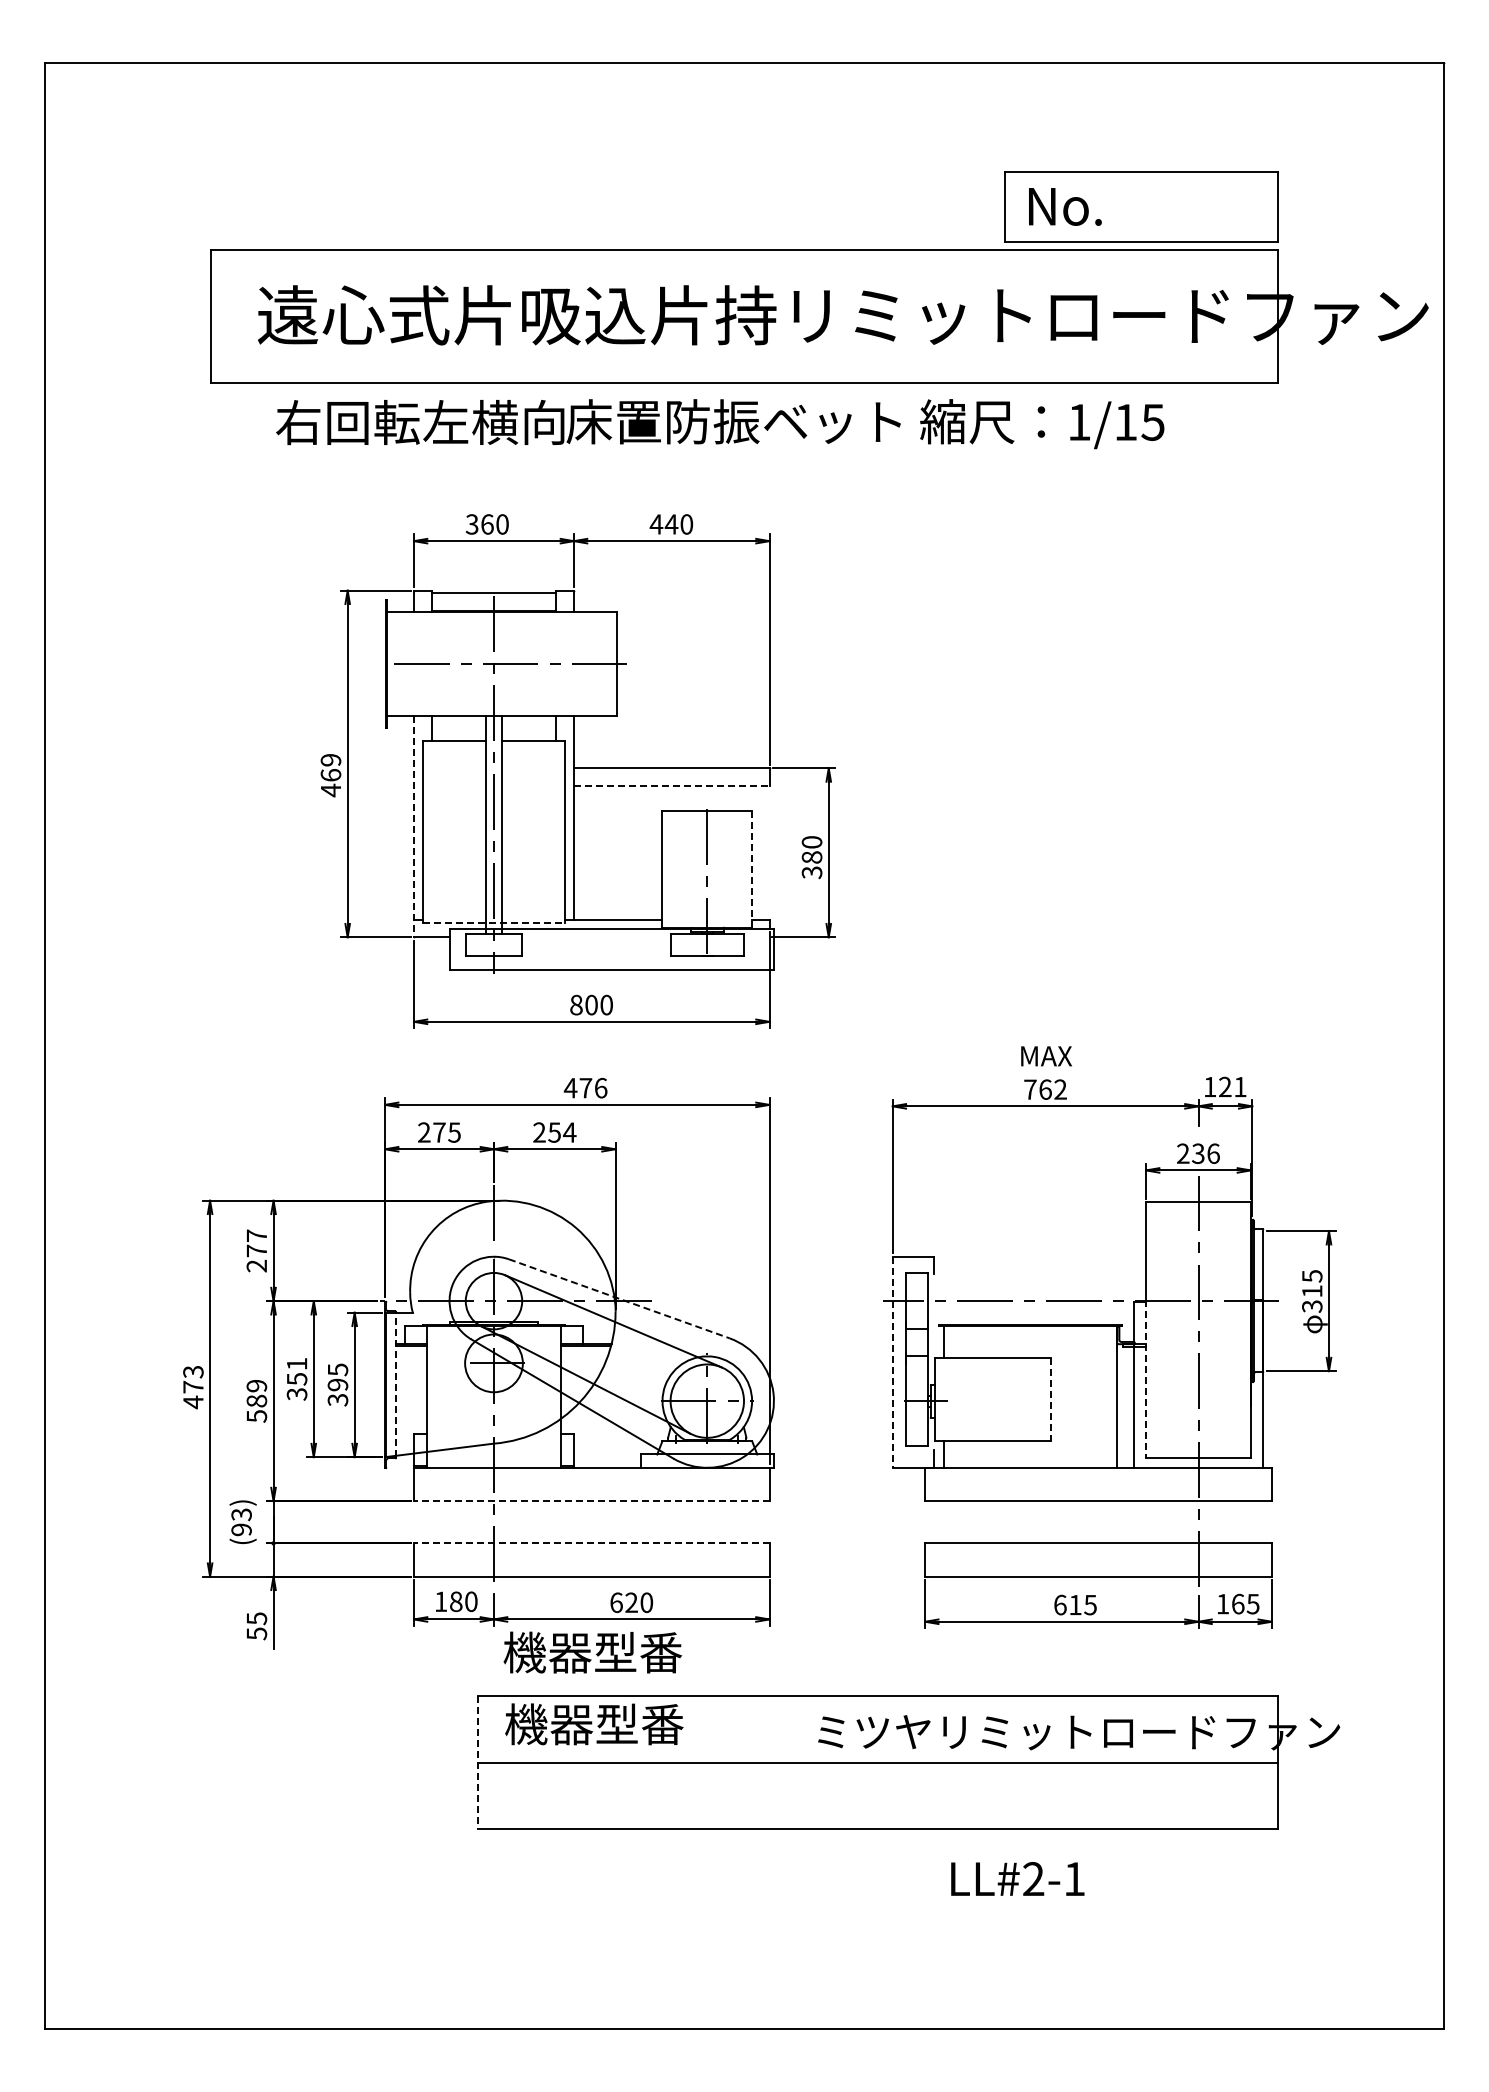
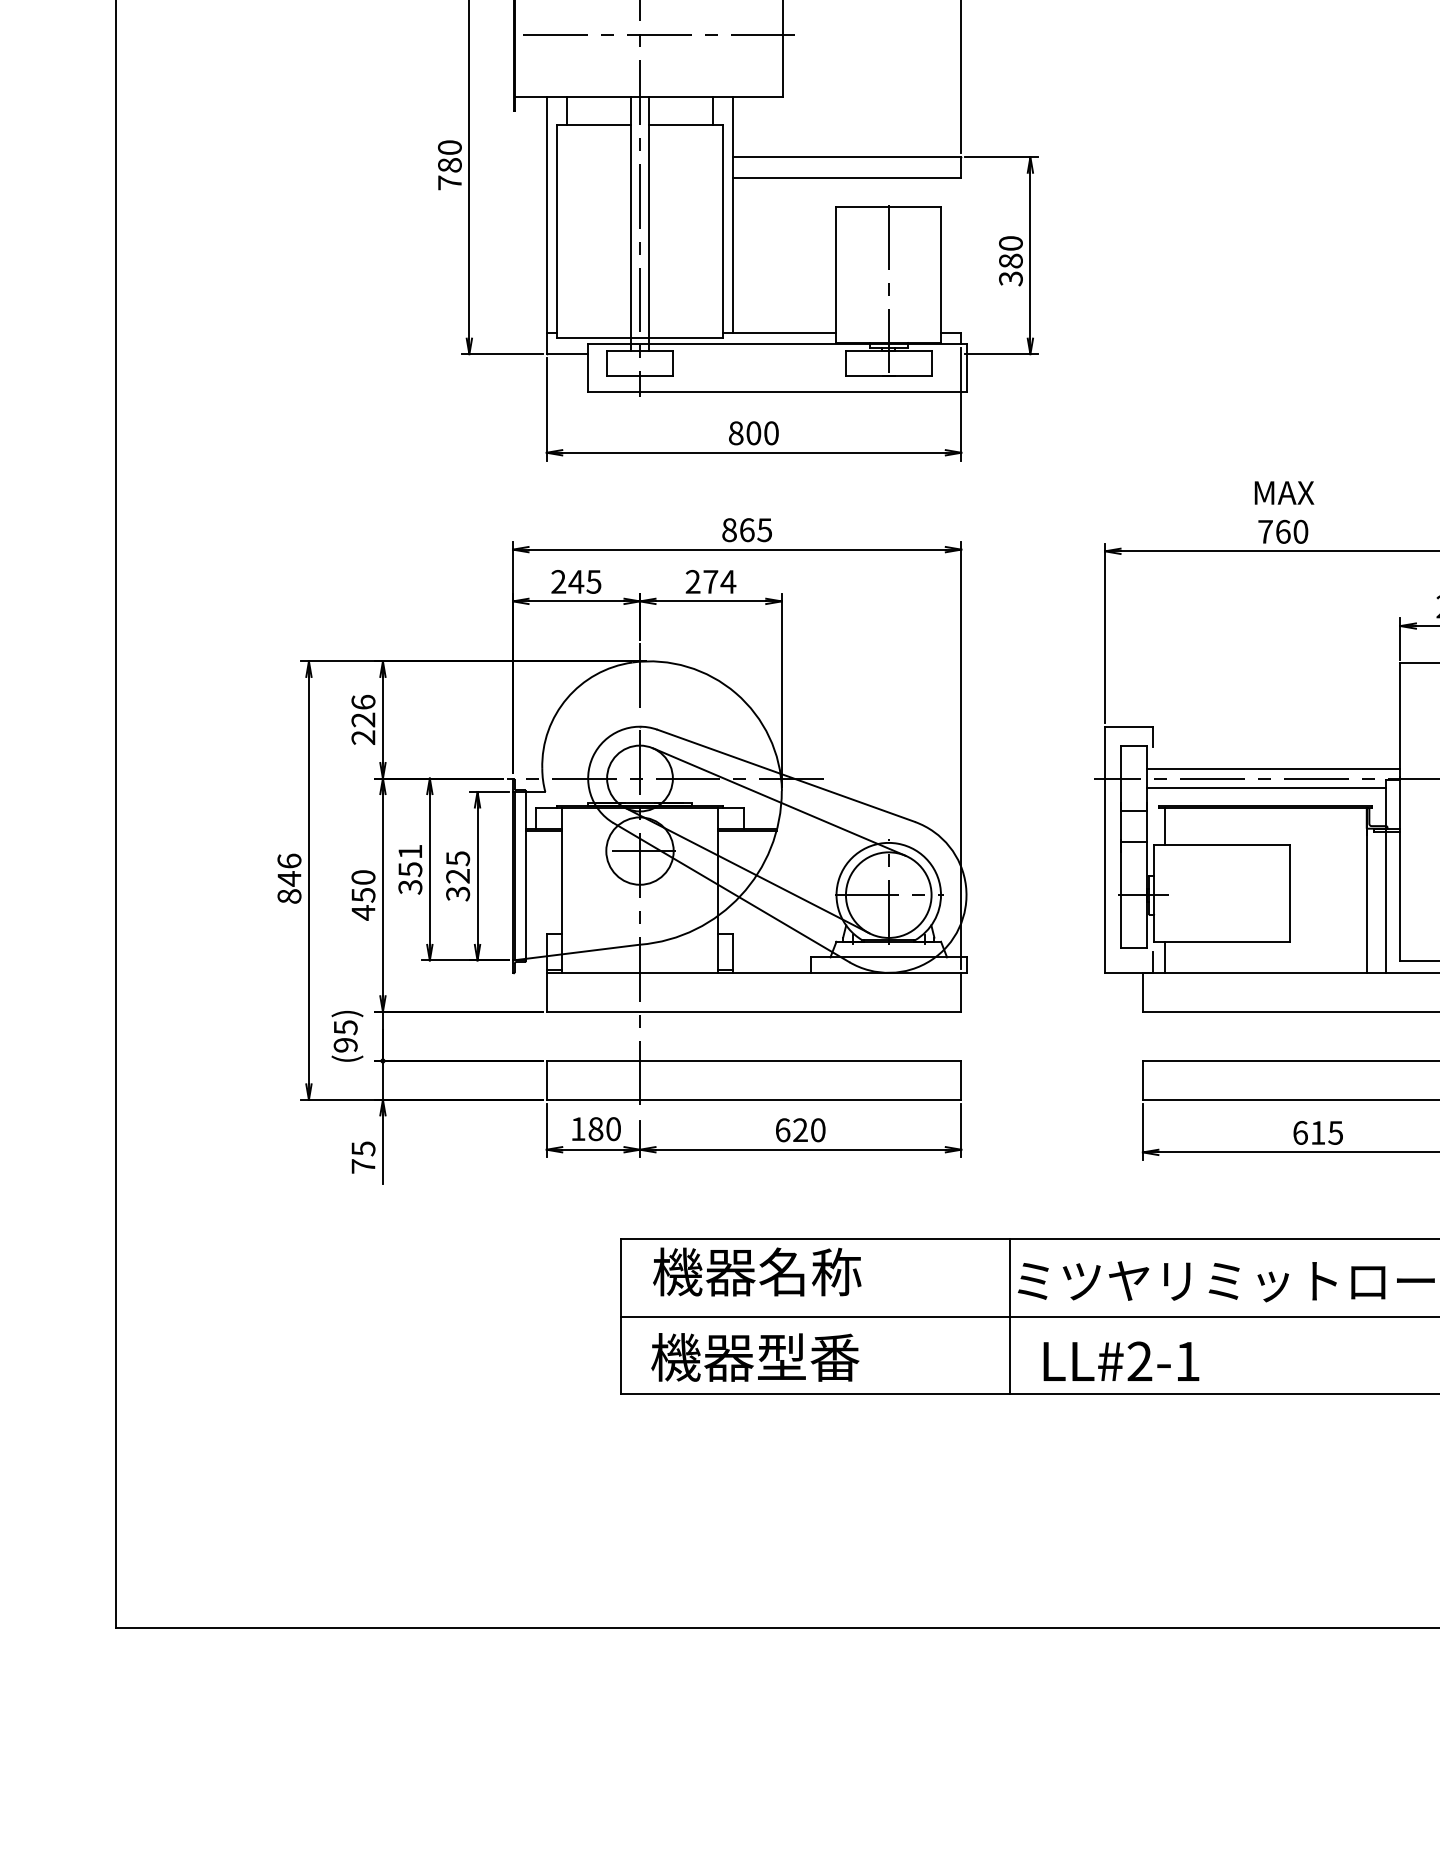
text: (330, 775) -> (449, 165), 469 -> 780
line: (671, 786) -> (847, 178), dashed -> solid
line: (413, 827) -> (546, 226), dashed -> solid
line: (752, 869) -> (941, 275), dashed -> solid
line: (494, 923) -> (640, 338), dashed -> solid
text: (585, 1087) -> (746, 529), 476 -> 865
text: (1060, 1089) -> (1300, 531), 762 -> 760
text: (439, 1132) -> (576, 581), 275 -> 245
text: (554, 1132) -> (710, 581), 254 -> 274
text: (256, 1243) -> (363, 711), 277 -> 226
line: (1037, 1293) -> (1273, 769), added
line: (619, 1299) -> (786, 776), dashed -> solid
line: (1031, 1308) -> (1266, 787), added
line: (892, 1362) -> (1104, 850), dashed -> solid
line: (1146, 1378) -> (1400, 868), dashed -> solid
text: (338, 1384) -> (458, 875), 395 -> 325
line: (396, 1384) -> (526, 875), dashed -> solid
text: (193, 1387) -> (289, 879), 473 -> 846
line: (1051, 1399) -> (1290, 893), dashed -> solid
text: (256, 1401) -> (363, 895), 589 -> 450
line: (591, 1501) -> (753, 1012), dashed -> solid
text: (241, 1514) -> (345, 1027), (93) -> (95)
line: (591, 1543) -> (753, 1061), dashed -> solid
text: (257, 1633) -> (364, 1166), 55 -> 75
text: (592, 1652) -> (754, 1357), moved
text: (639, 1724) -> (809, 1272), 機器型番 -> 機器名称
line: (477, 1762) -> (620, 1316), dashed -> solid
line: (811, 1762) -> (1010, 1316), added
text: (1017, 1878) -> (1121, 1360), moved

